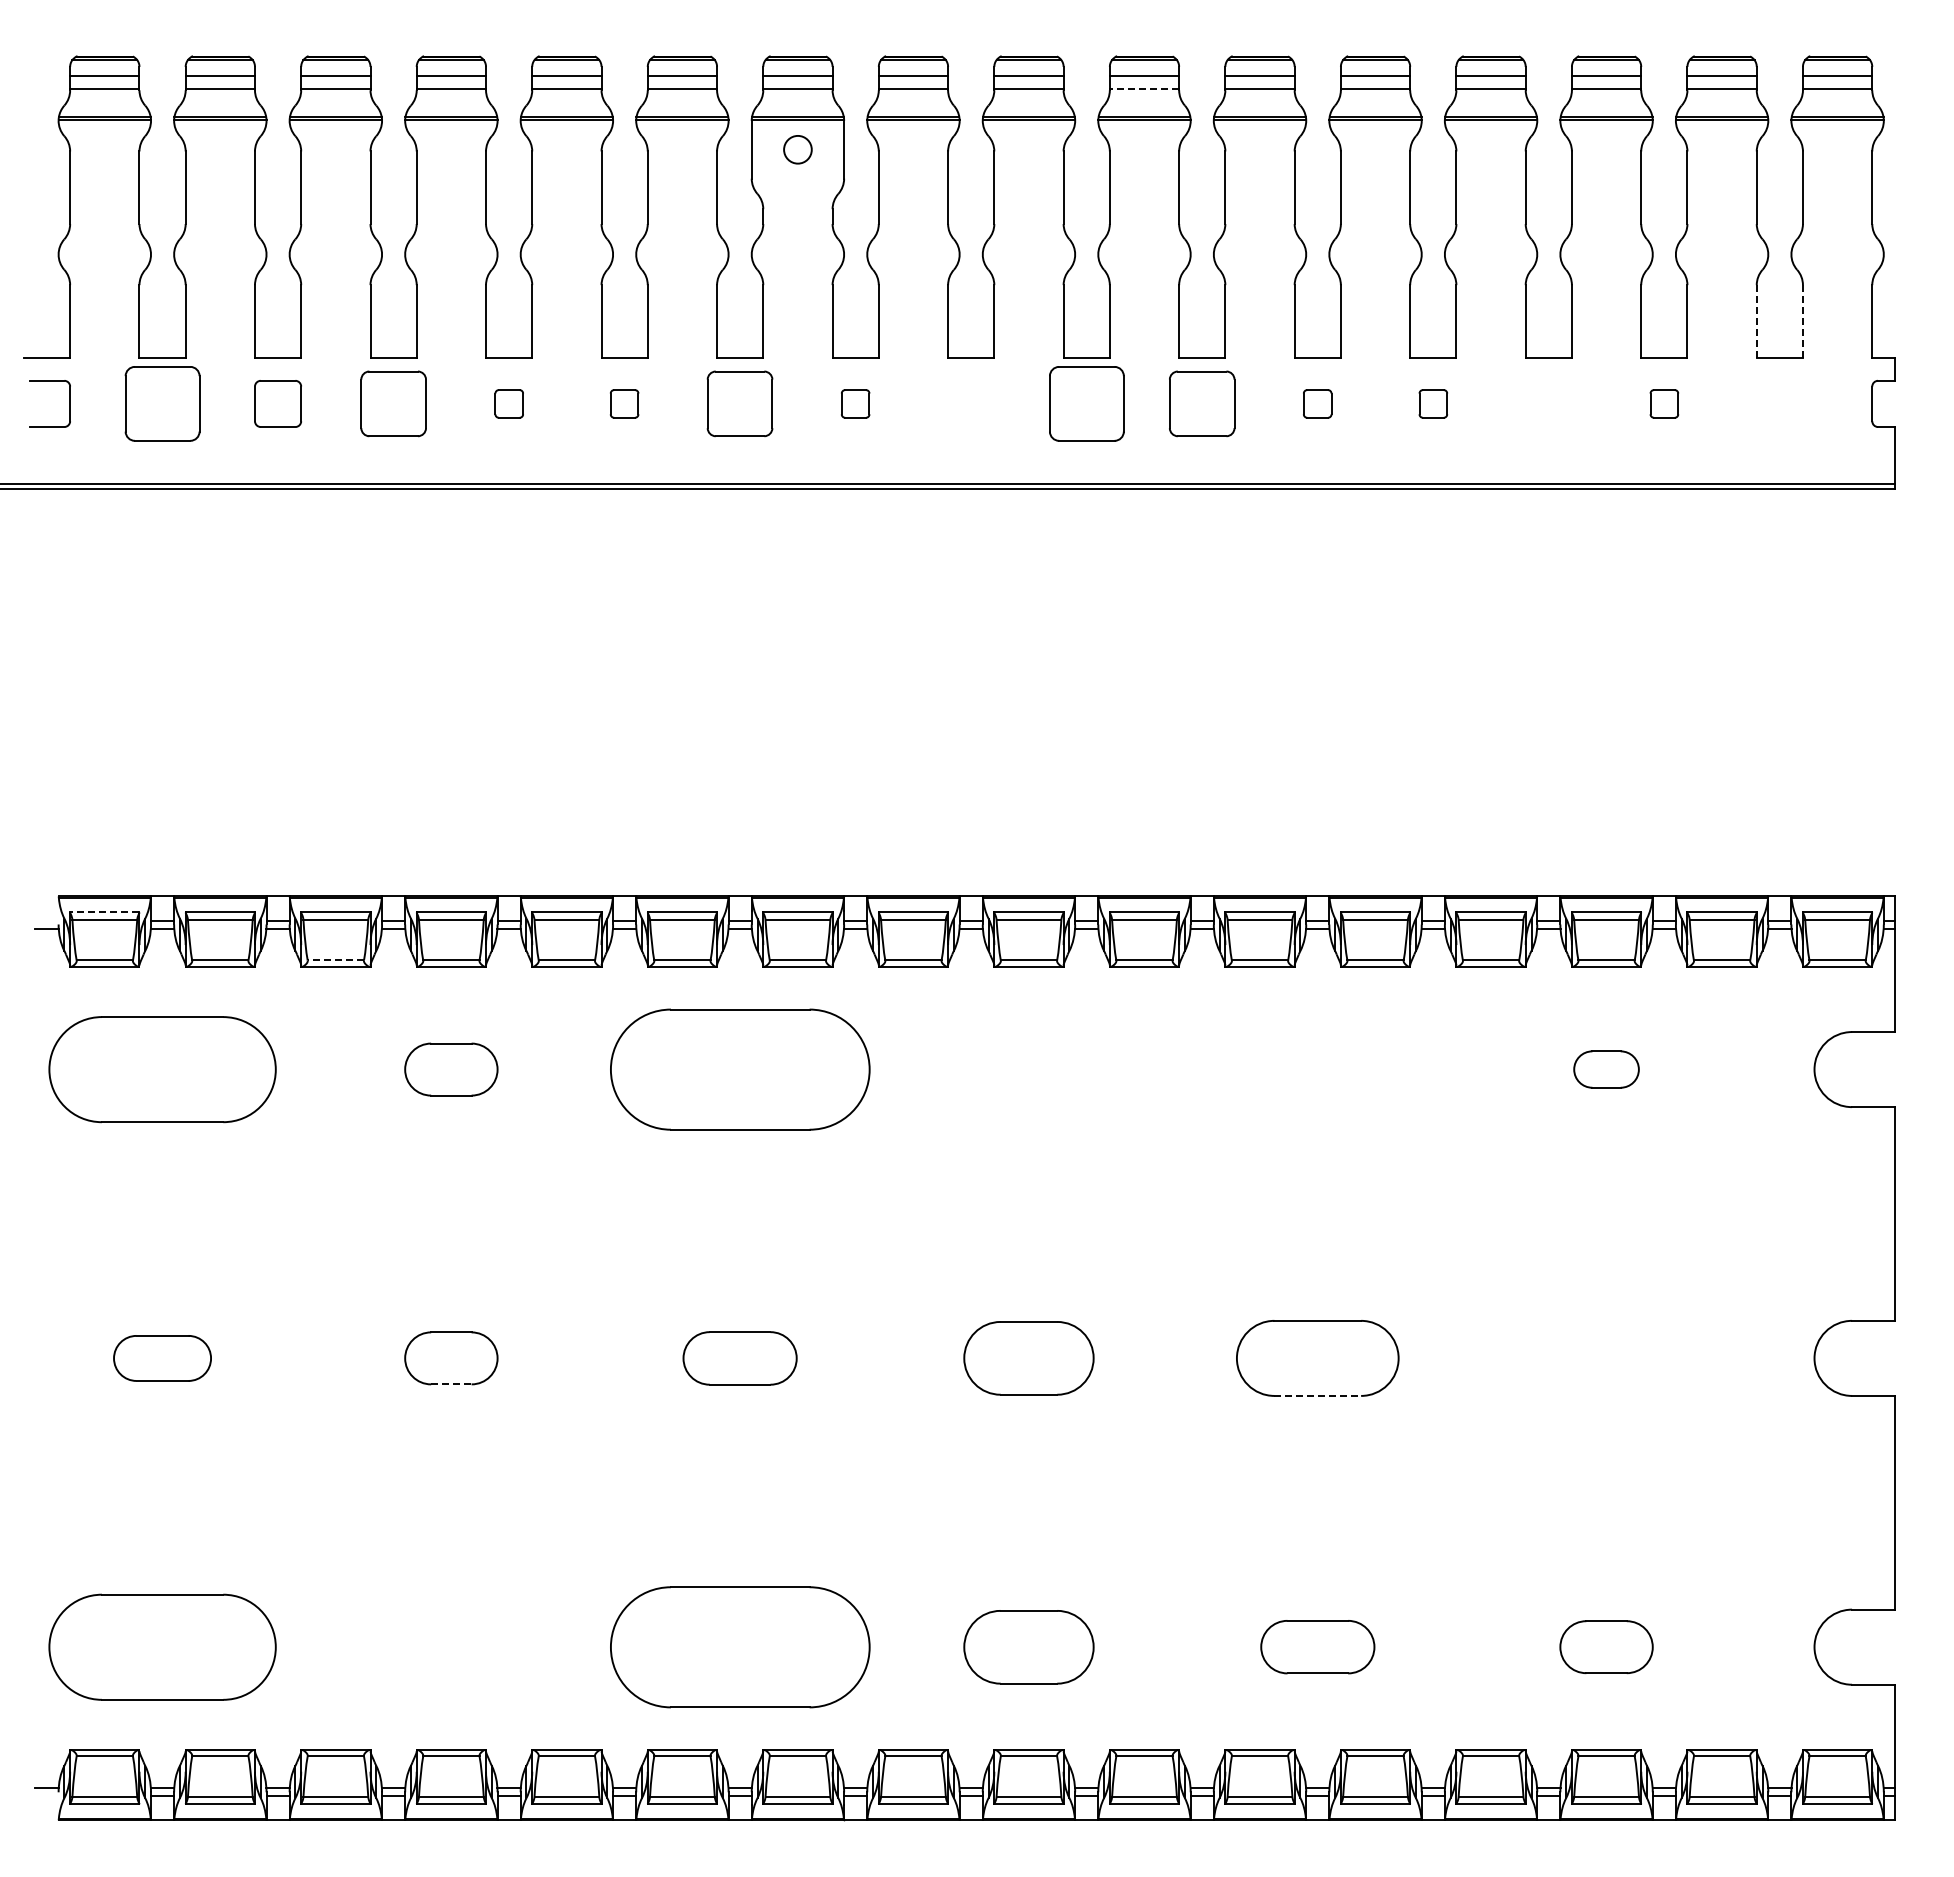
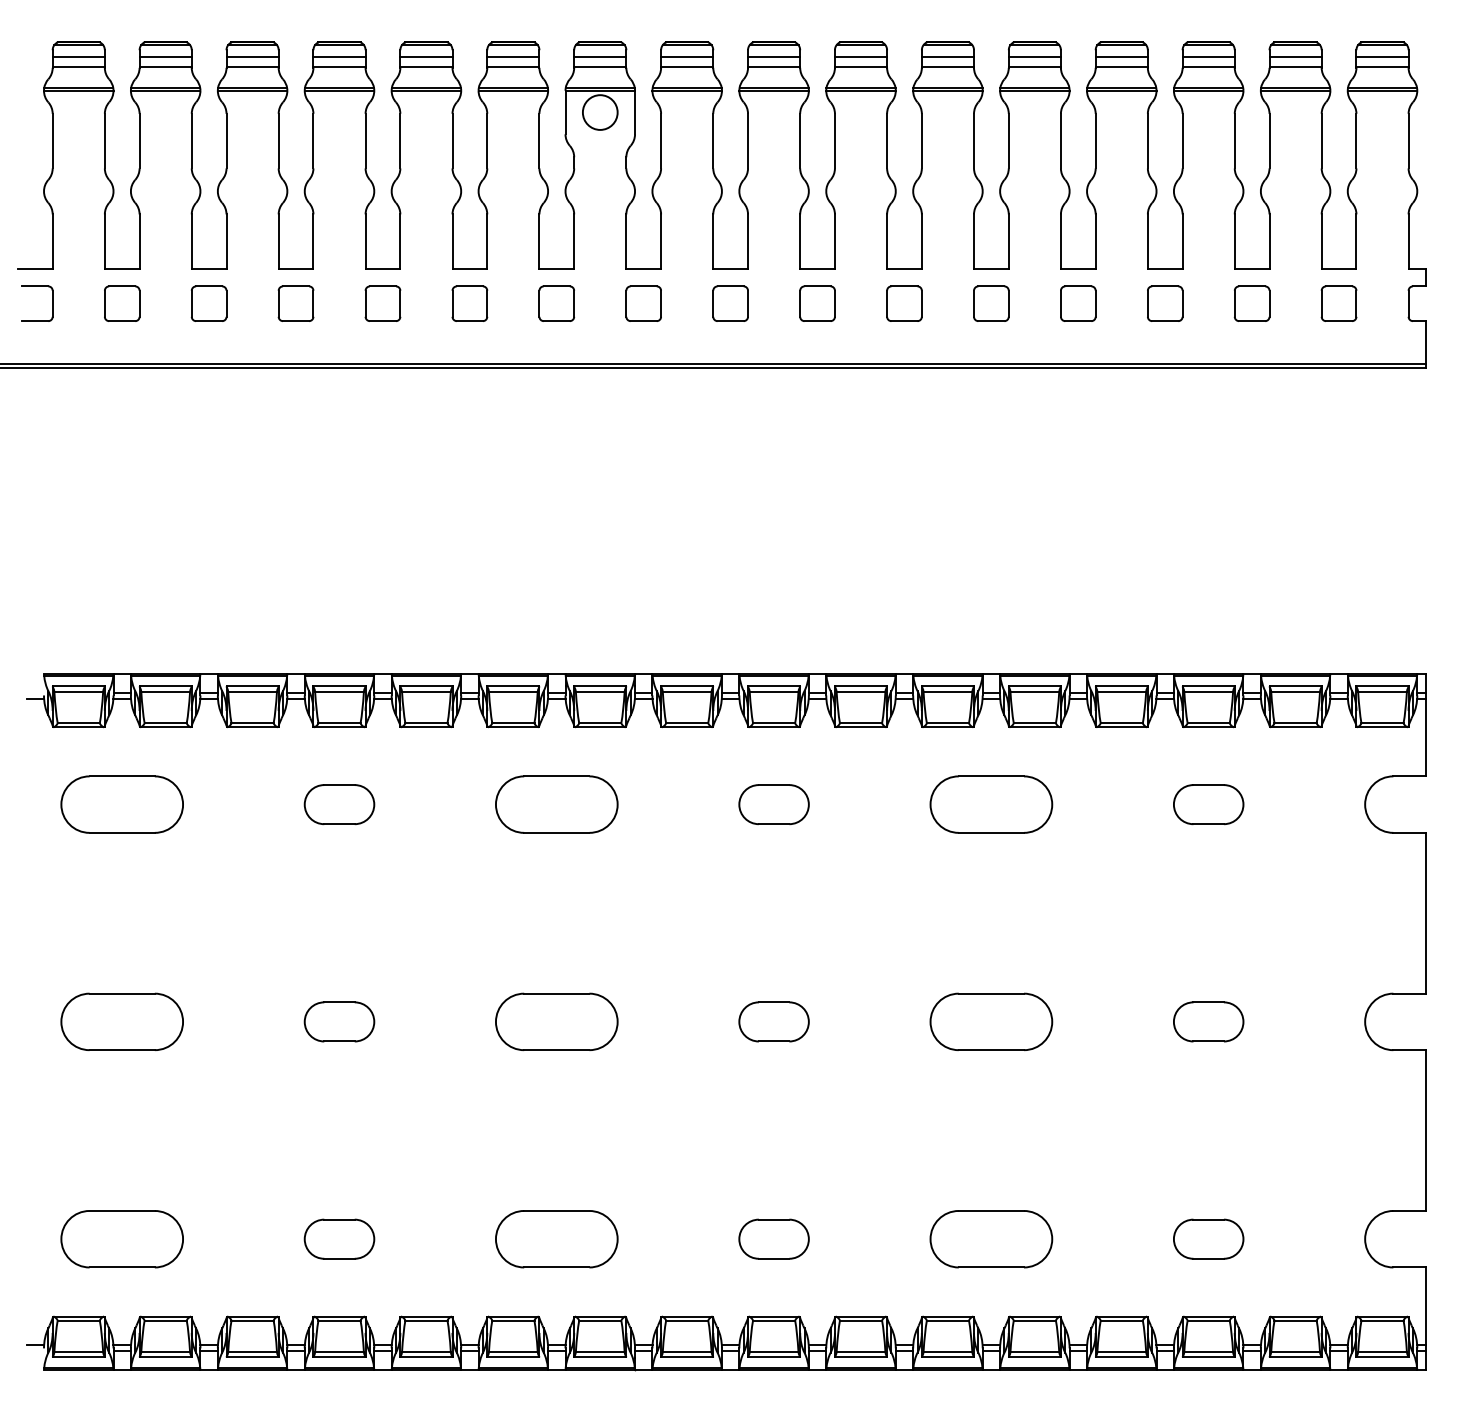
line: (1144, 89) -> (861, 67), dashed -> solid
circle: (797, 149) -> (599, 112), size x1.67
line: (1756, 320) -> (1321, 241), dashed -> solid
line: (1802, 321) -> (1356, 241), dashed -> solid
part: (162, 403) -> (122, 303), size x0.62
part: (393, 403) -> (295, 303), size x0.71
part: (509, 403) -> (383, 303), size x1.67
part: (624, 403) -> (469, 303), size x1.67
part: (740, 403) -> (557, 303), size x0.71
part: (855, 403) -> (643, 303), size x1.67
part: (971, 403) -> (730, 303), added
part: (1086, 403) -> (817, 303), size x0.62
part: (1202, 403) -> (904, 303), size x0.71
part: (1317, 403) -> (991, 303), size x1.67
part: (1433, 403) -> (1078, 303), size x1.67
part: (1548, 403) -> (1164, 303), added
part: (1664, 403) -> (1252, 303), size x1.67
part: (1779, 403) -> (1338, 303), added
line: (104, 912) -> (78, 686), dashed -> solid
line: (335, 960) -> (252, 722), dashed -> solid
part: (162, 1069) -> (122, 804), size x0.71
part: (739, 1069) -> (556, 804), size x0.62
part: (1028, 1069) -> (773, 804), added
part: (1317, 1069) -> (991, 804), added
part: (1606, 1069) -> (1208, 804), size x1.43
part: (162, 1358) -> (122, 1022), size x1.67
part: (739, 1358) -> (556, 1022), size x1.43
part: (1028, 1358) -> (773, 1022), size x0.71
part: (1606, 1358) -> (1208, 1022), added
line: (451, 1384) -> (339, 1041), dashed -> solid
line: (1318, 1395) -> (991, 1049), dashed -> solid
part: (162, 1646) -> (122, 1238), size x0.71
part: (739, 1646) -> (556, 1238), size x0.62
part: (1028, 1646) -> (773, 1238), size x0.71
part: (1317, 1646) -> (991, 1238), size x1.43
part: (451, 1647) -> (339, 1239), added

